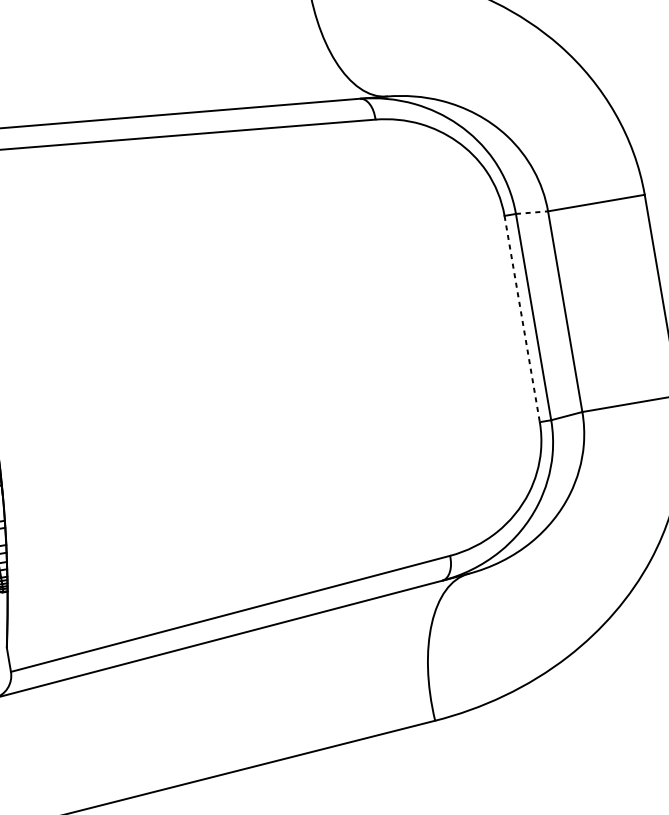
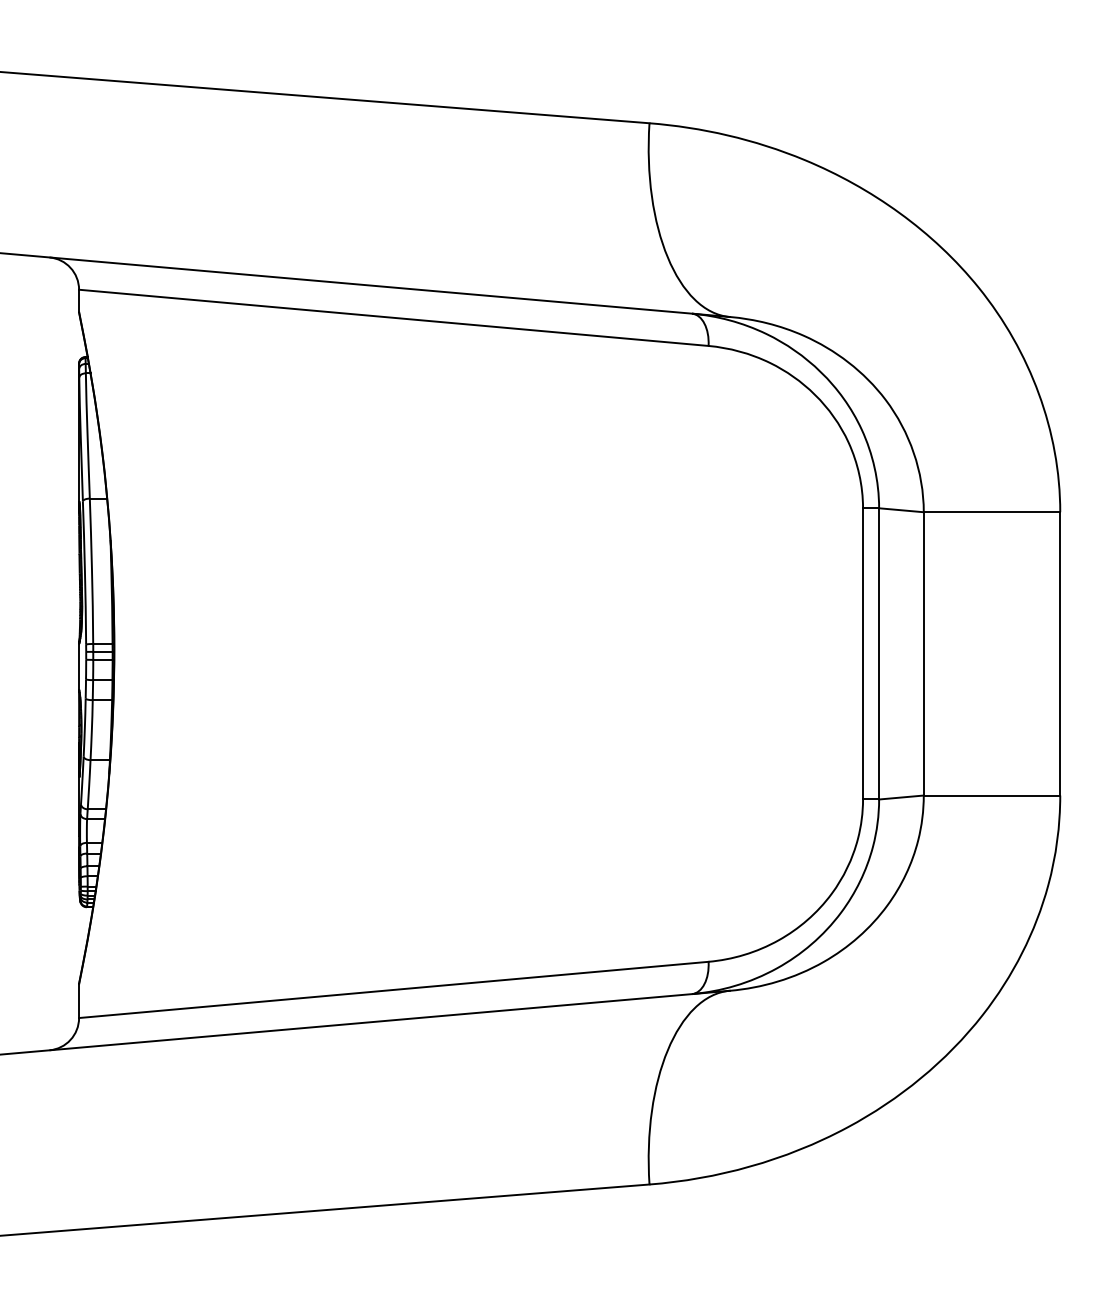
line: (532, 212) -> (901, 510), dashed -> solid
line: (522, 318) -> (863, 653), dashed -> solid

